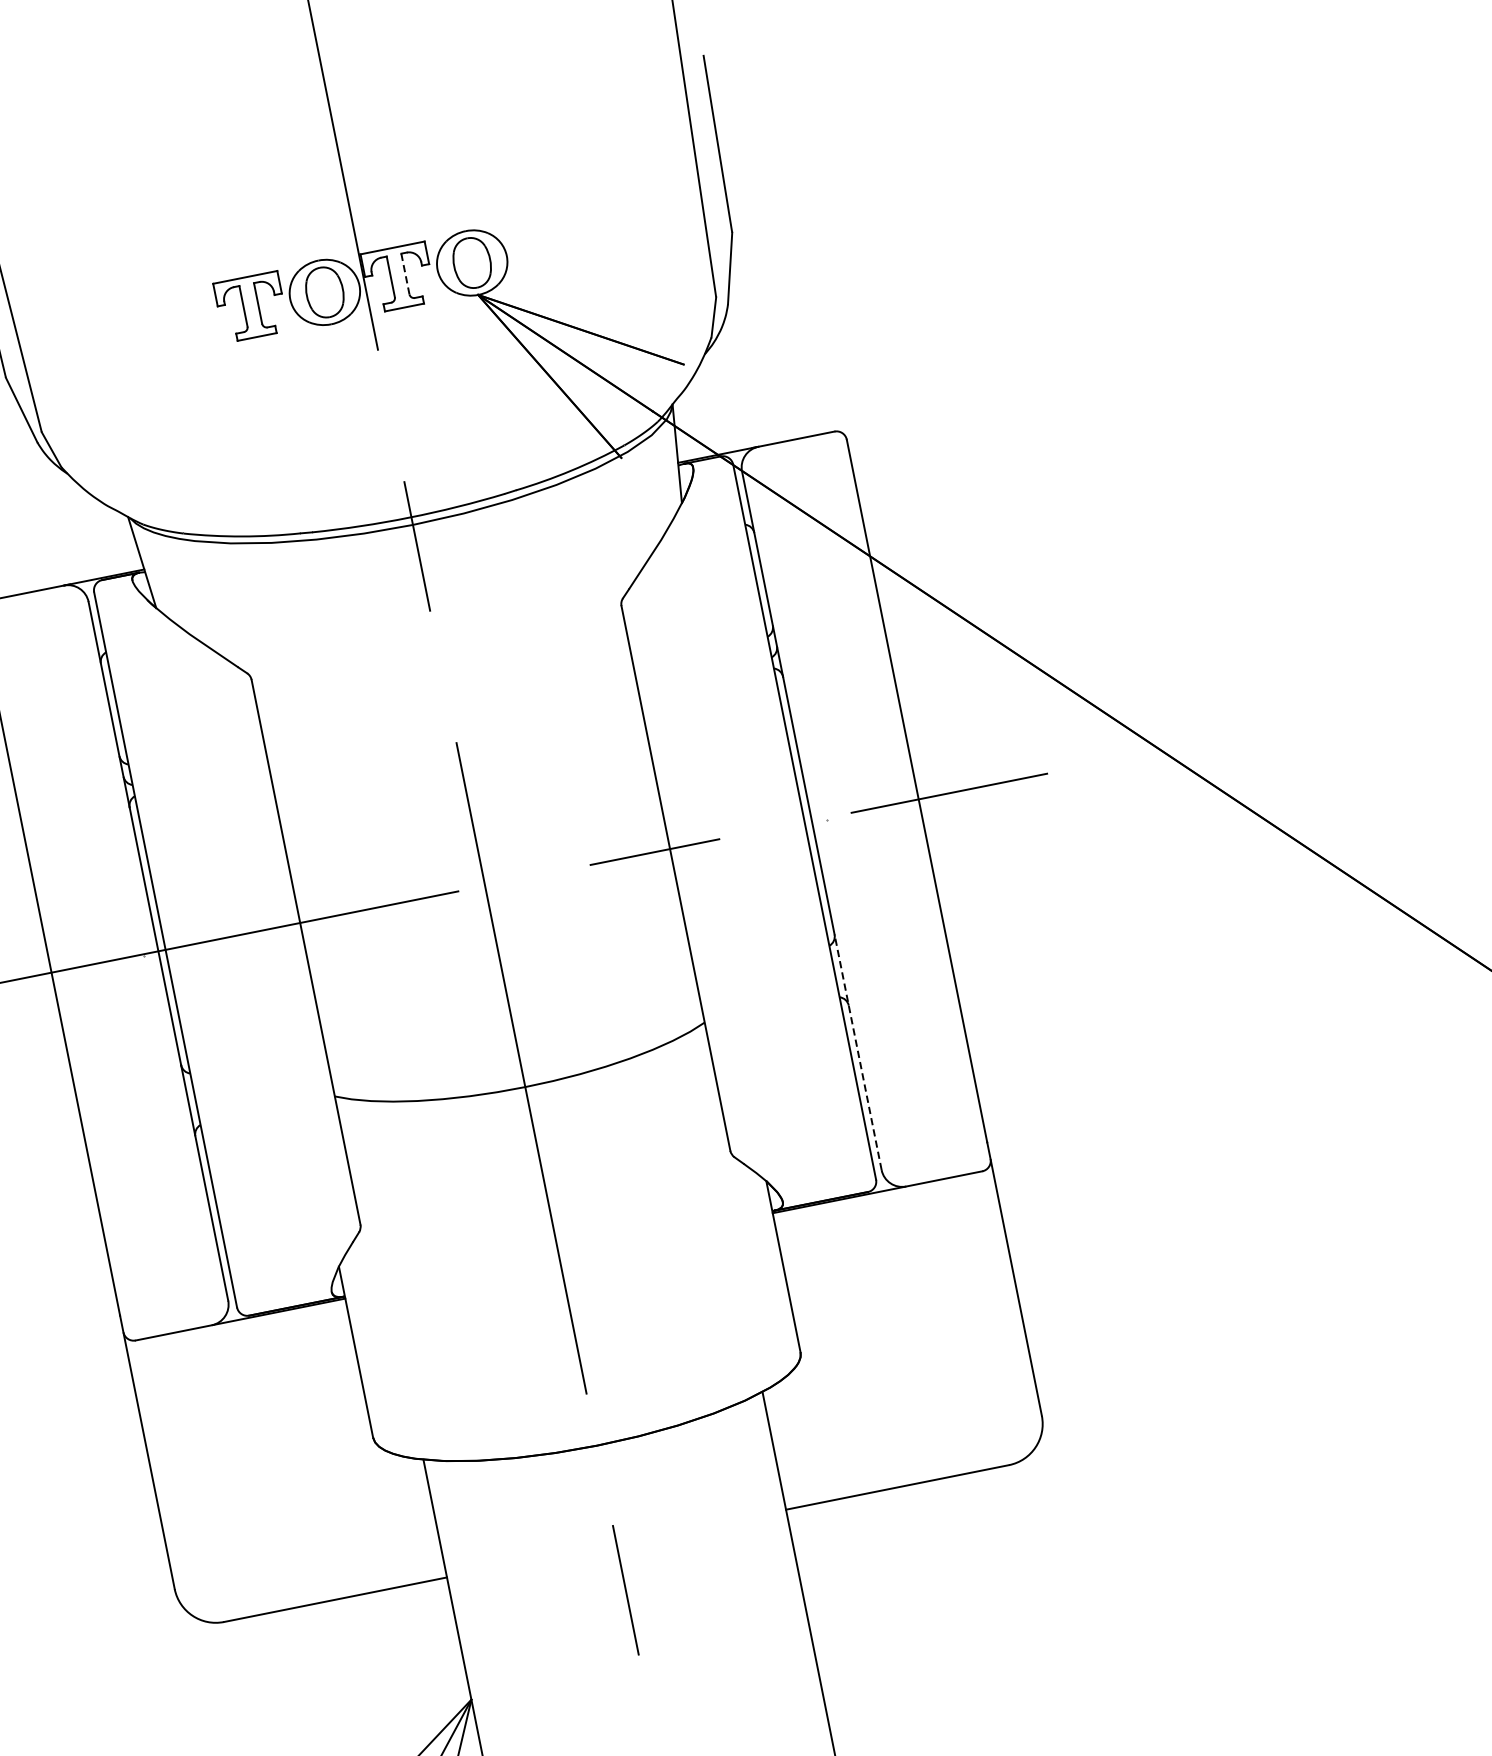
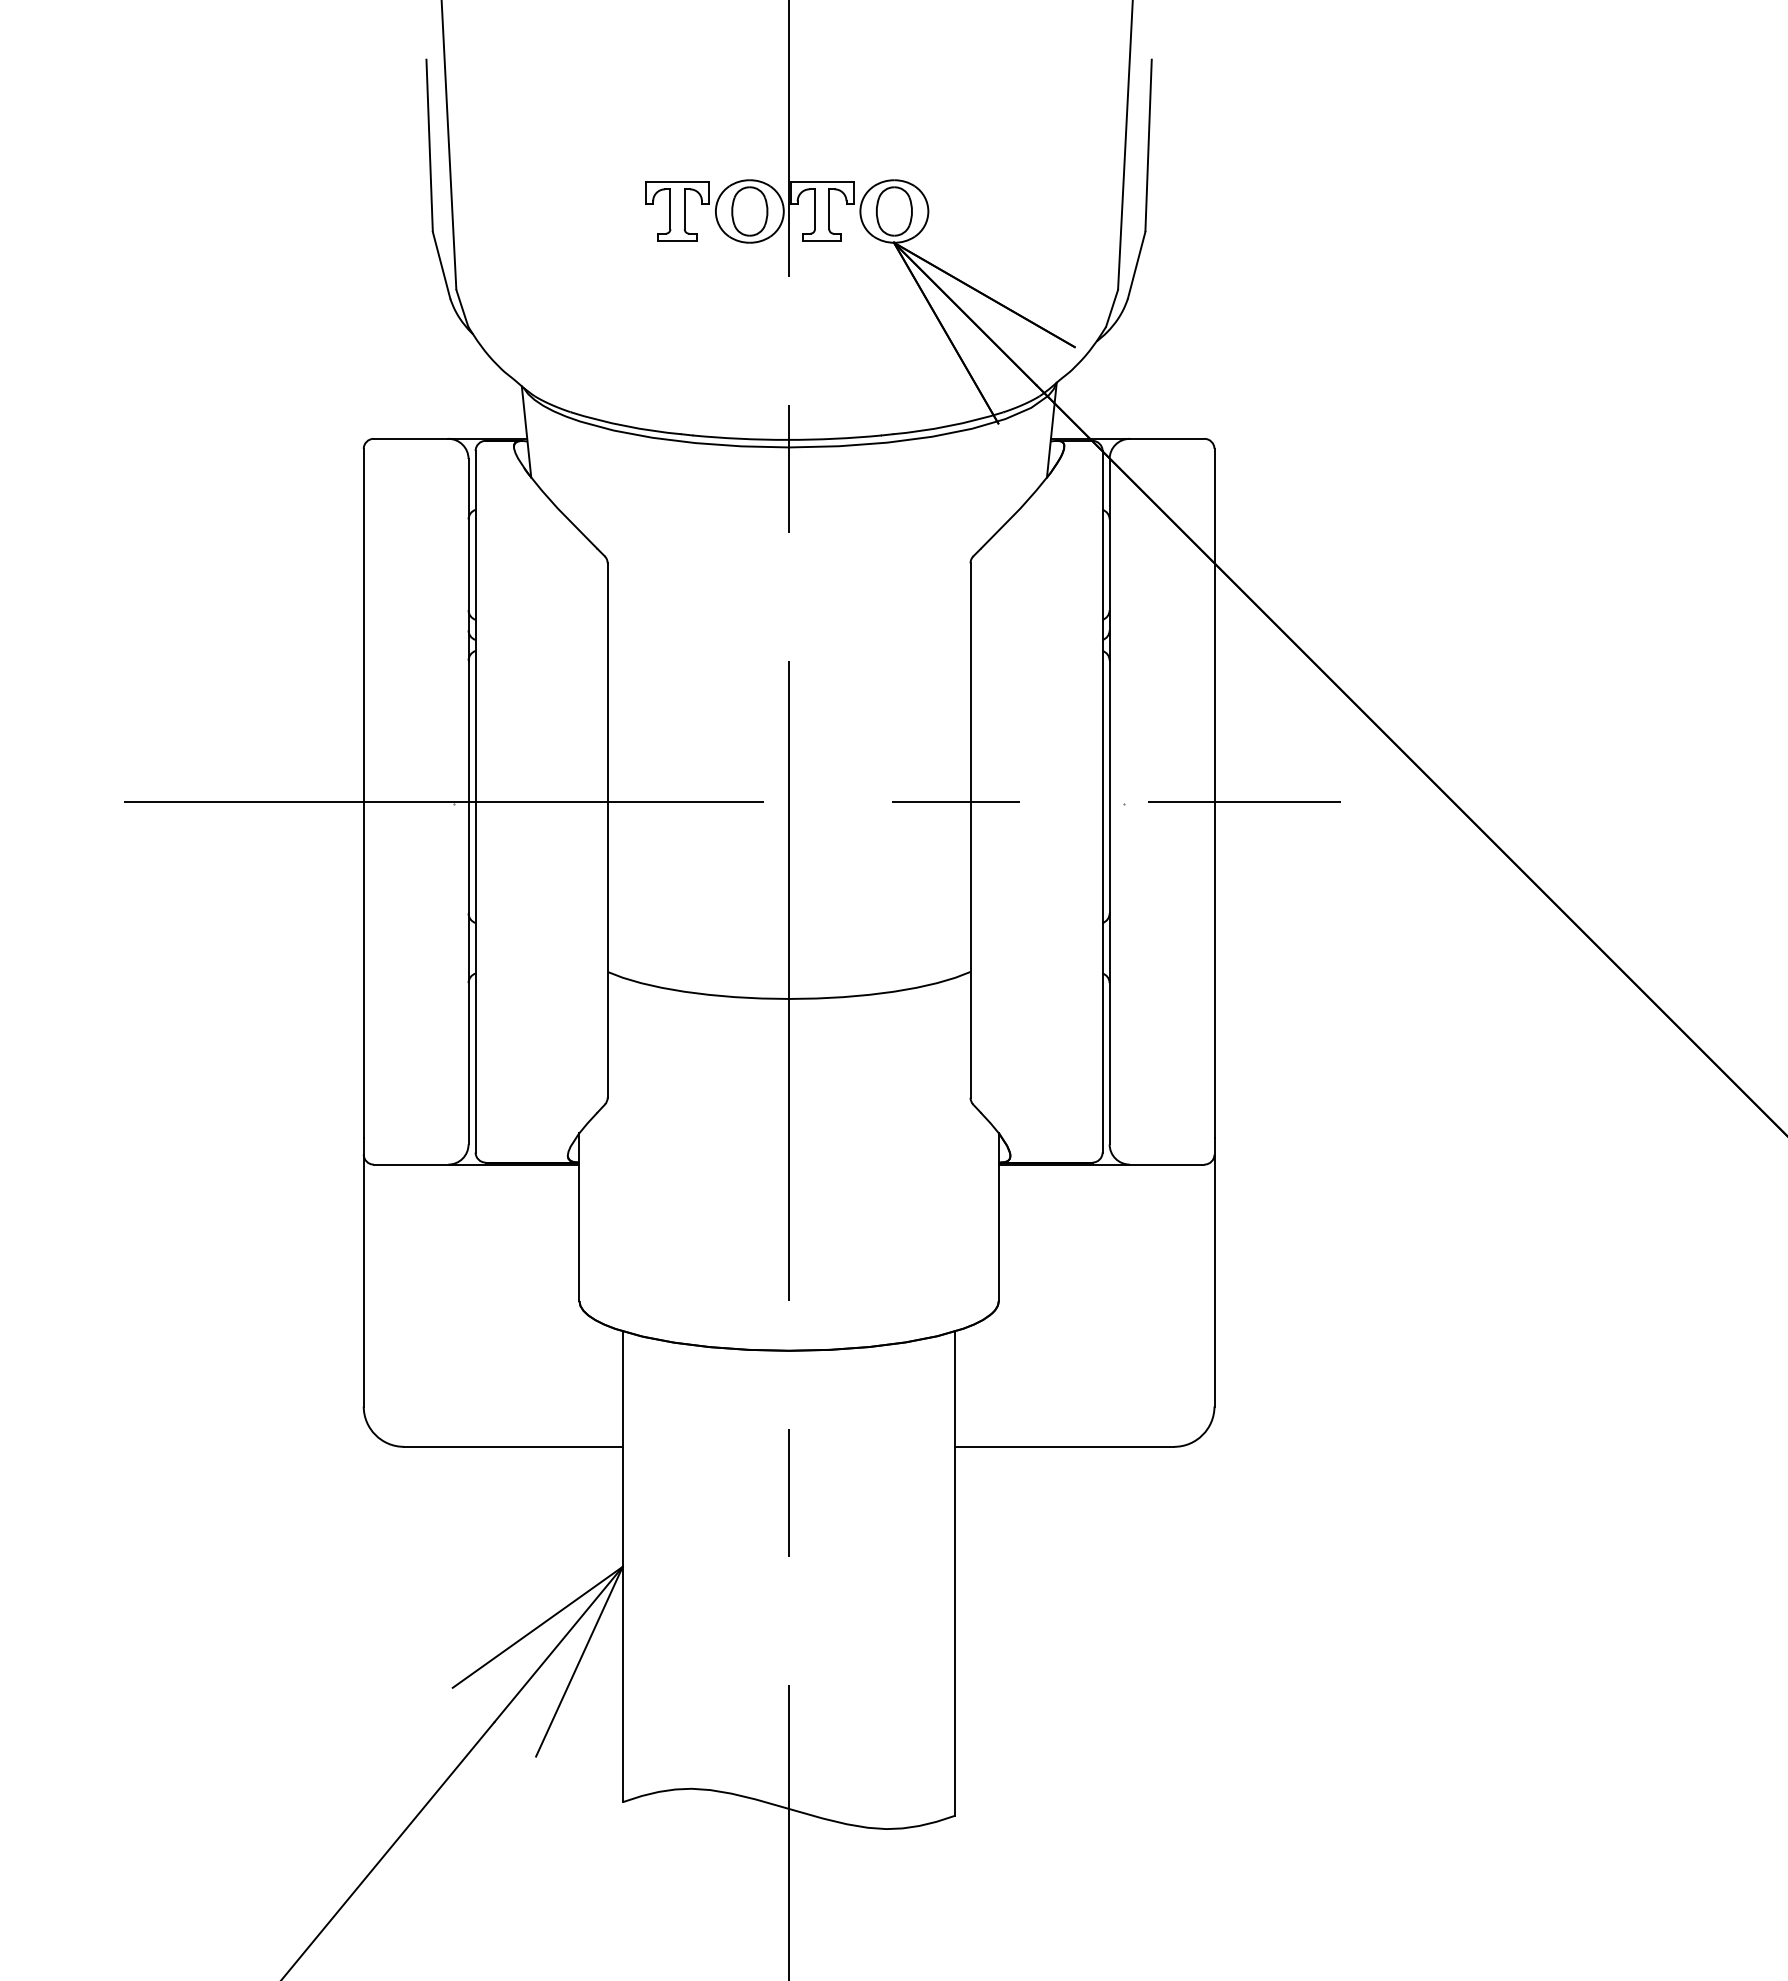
line: (405, 274) -> (829, 209), dashed -> solid
line: (857, 1051) -> (1109, 1028), dashed -> solid

